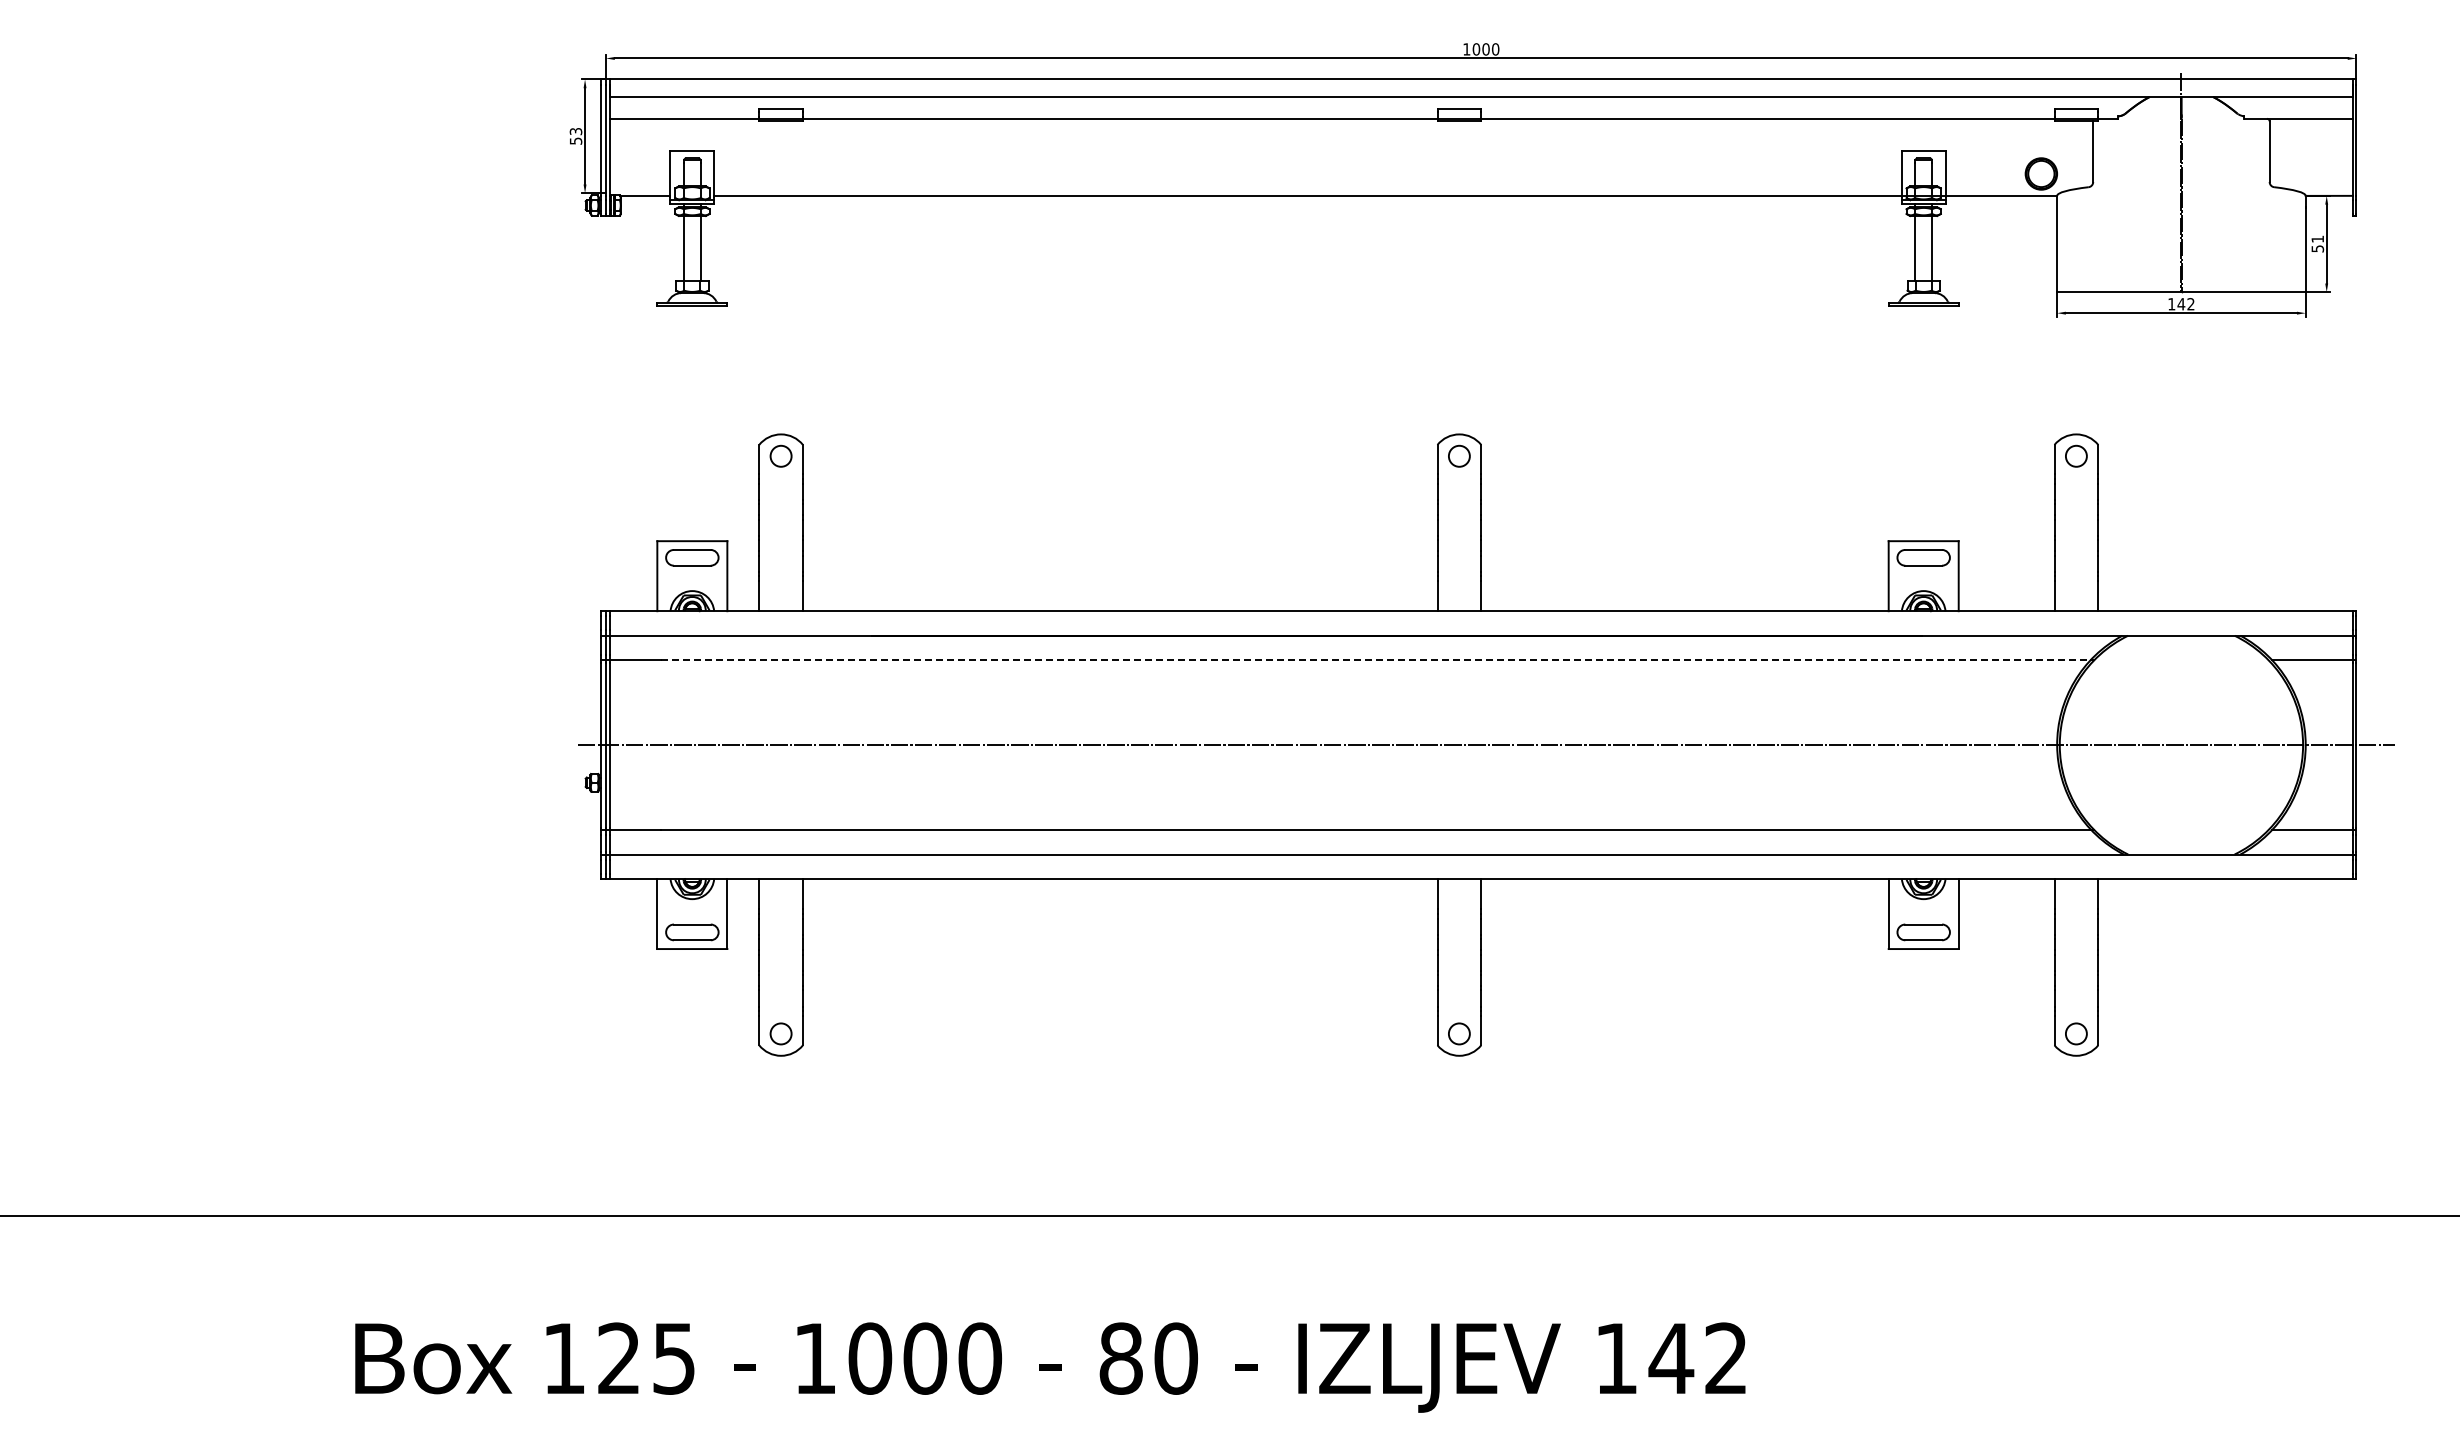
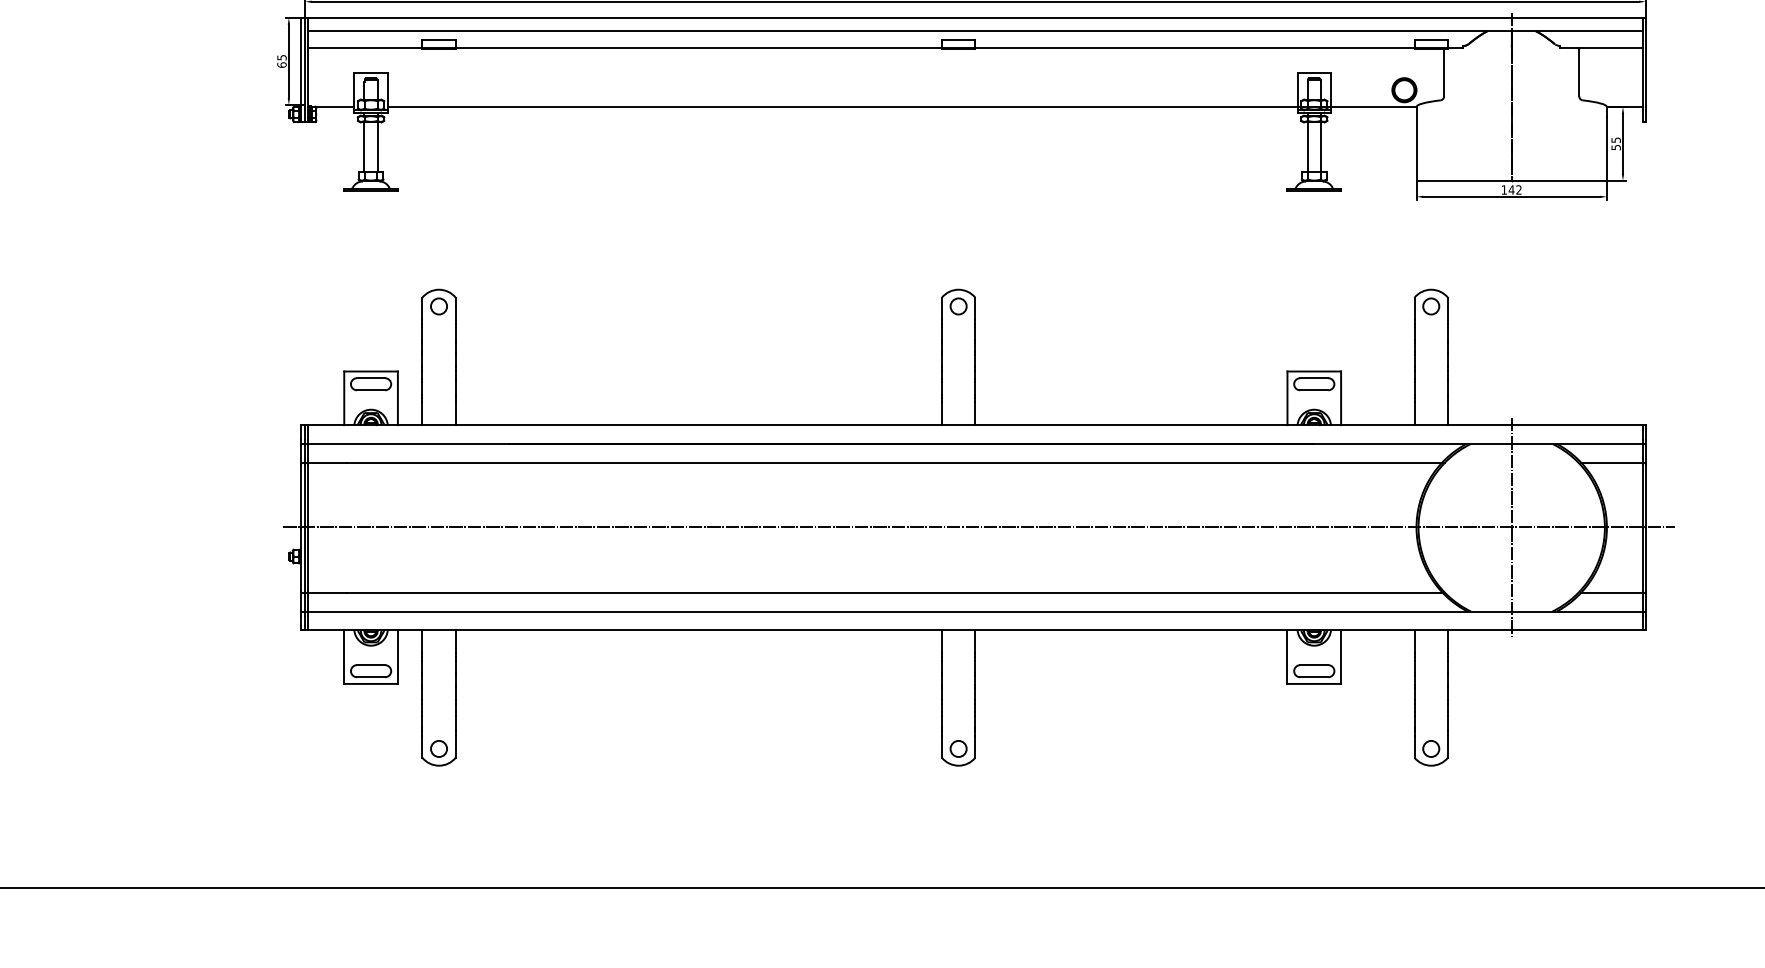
text: (575, 136) -> (281, 61), 53 -> 65
text: (2317, 238) -> (1615, 139), 51 -> 55
line: (1375, 660) -> (894, 462), dashed -> solid
line: (2181, 744) -> (1511, 527), added

